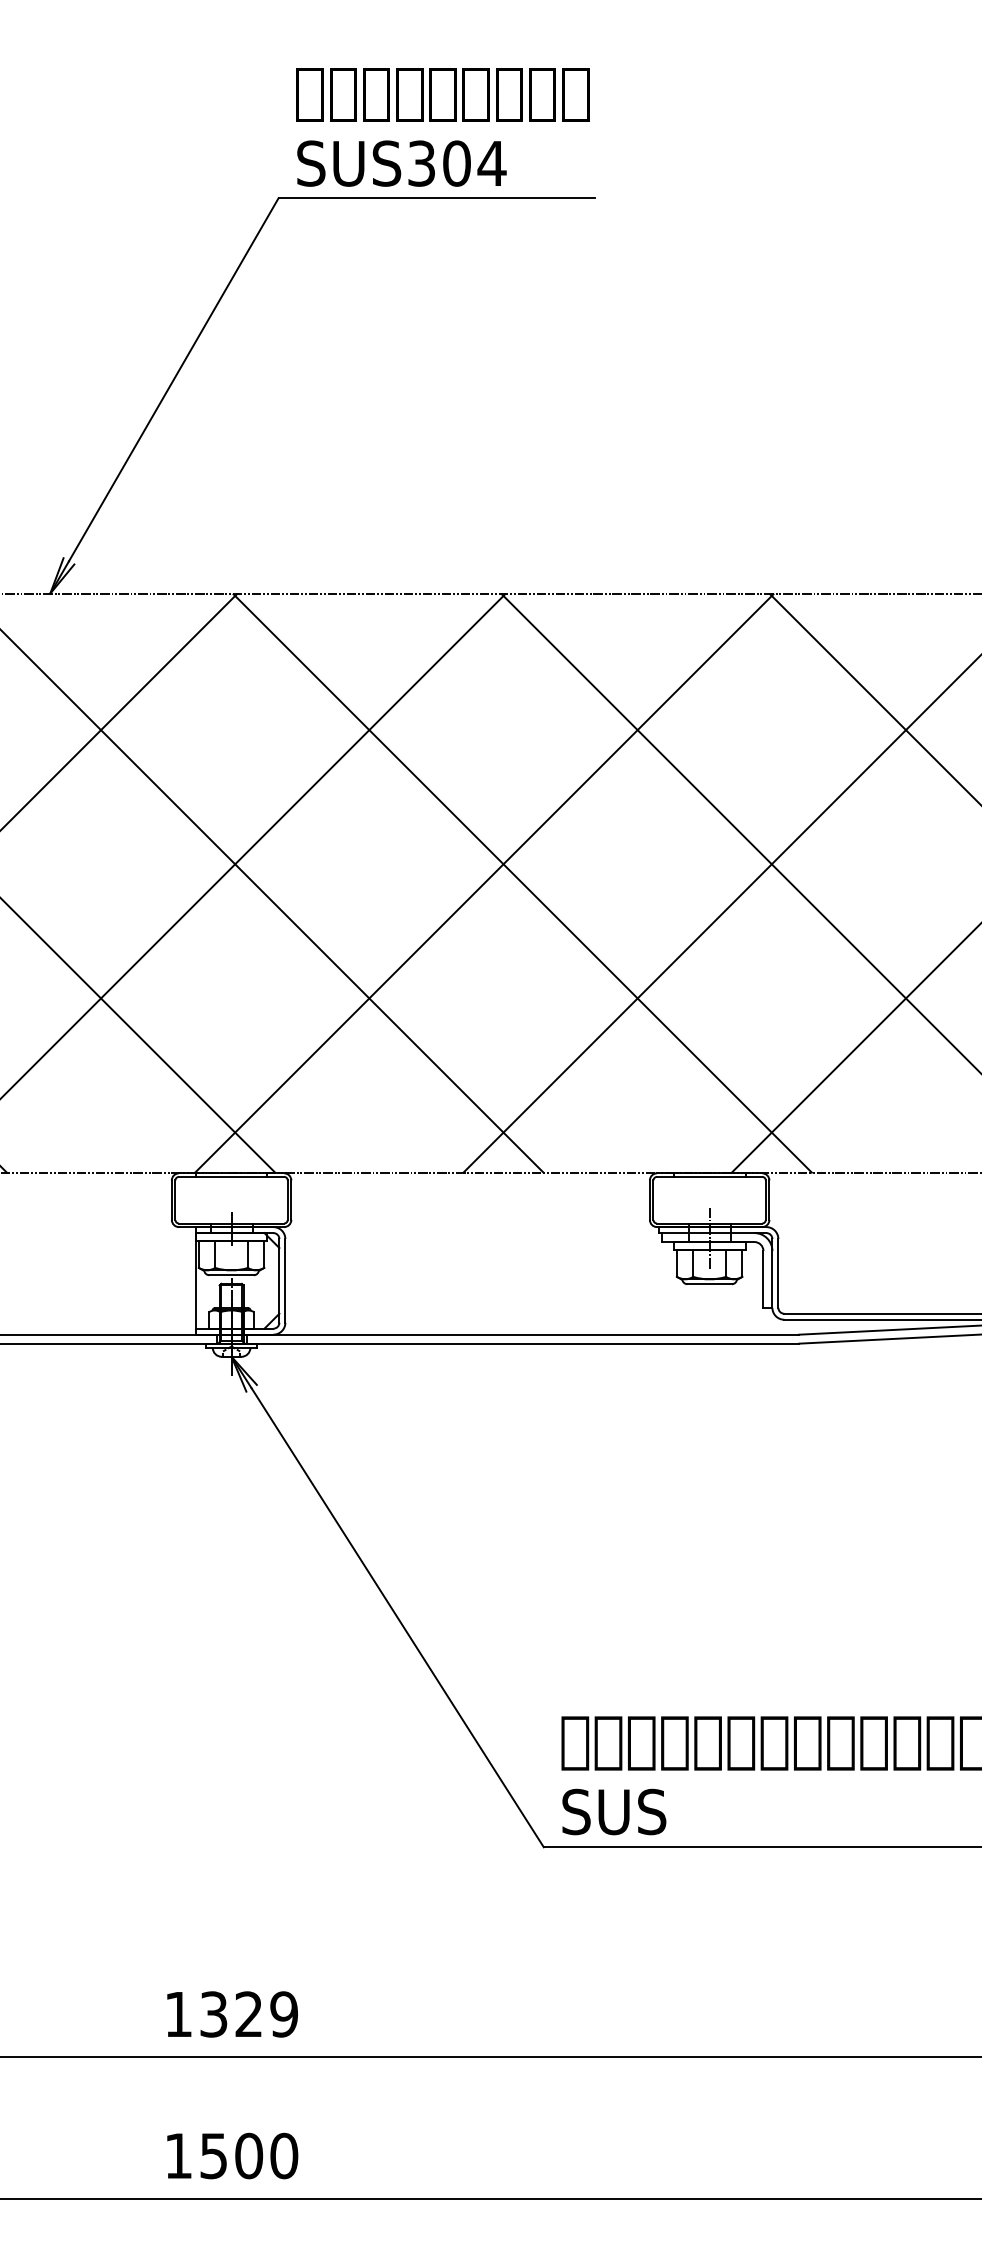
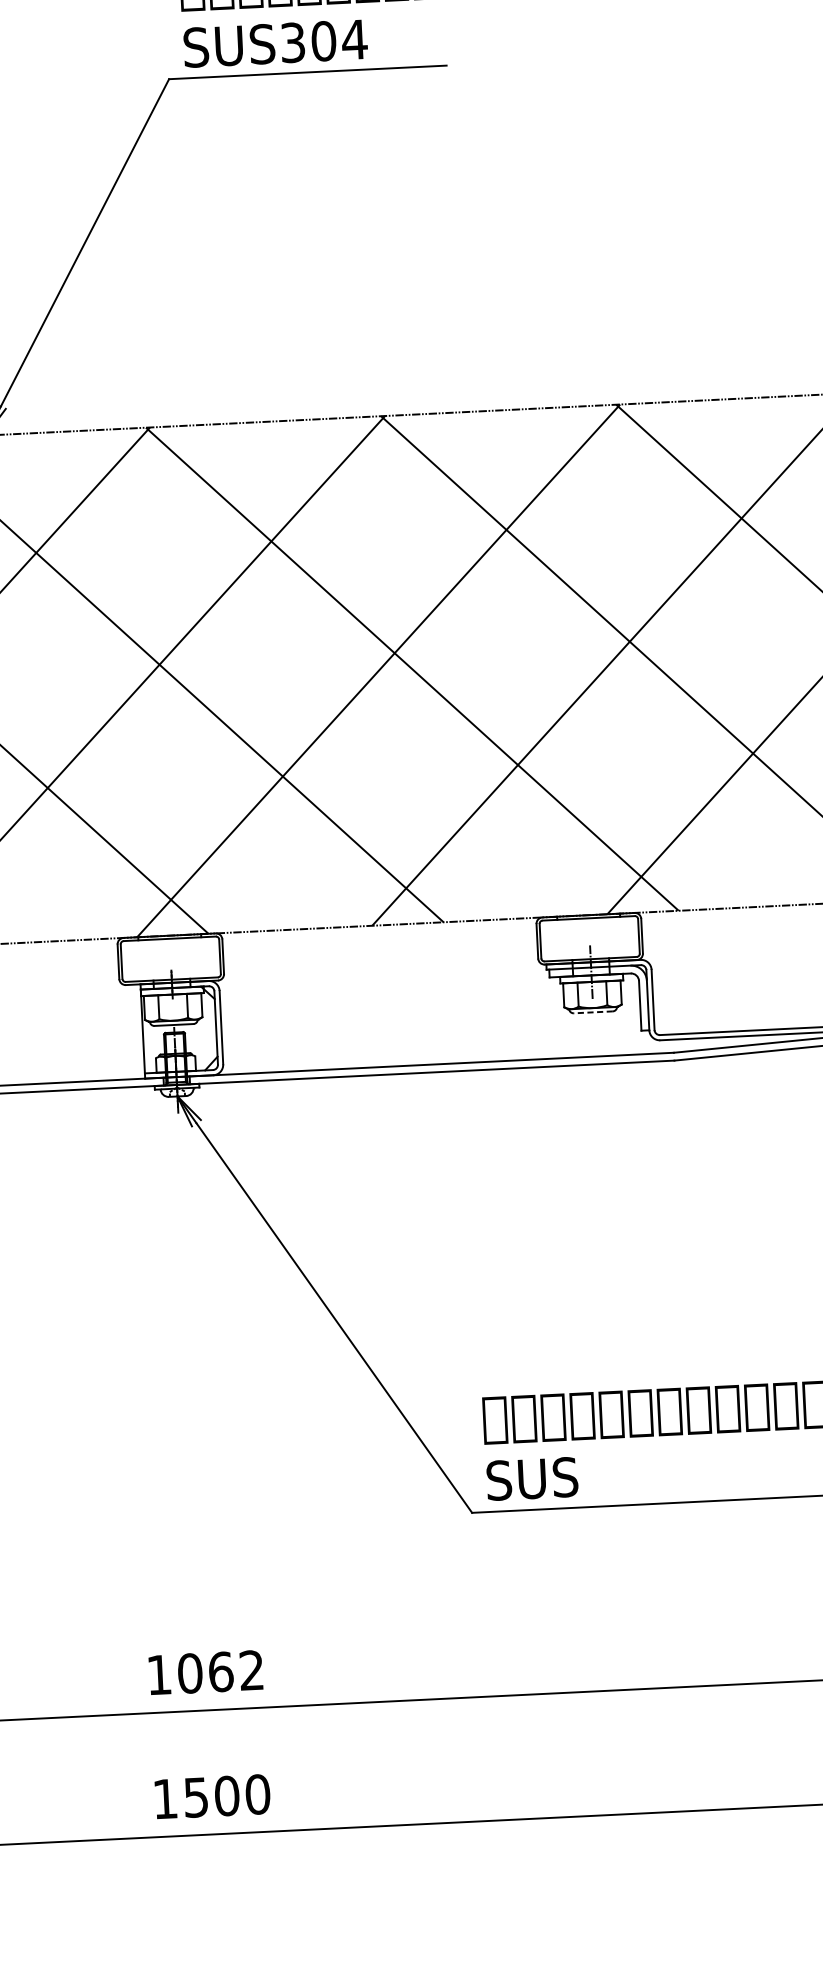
line: (709, 1284) -> (593, 1012), solid -> dashed
text: (248, 2014) -> (220, 1672), 1329 -> 1062

